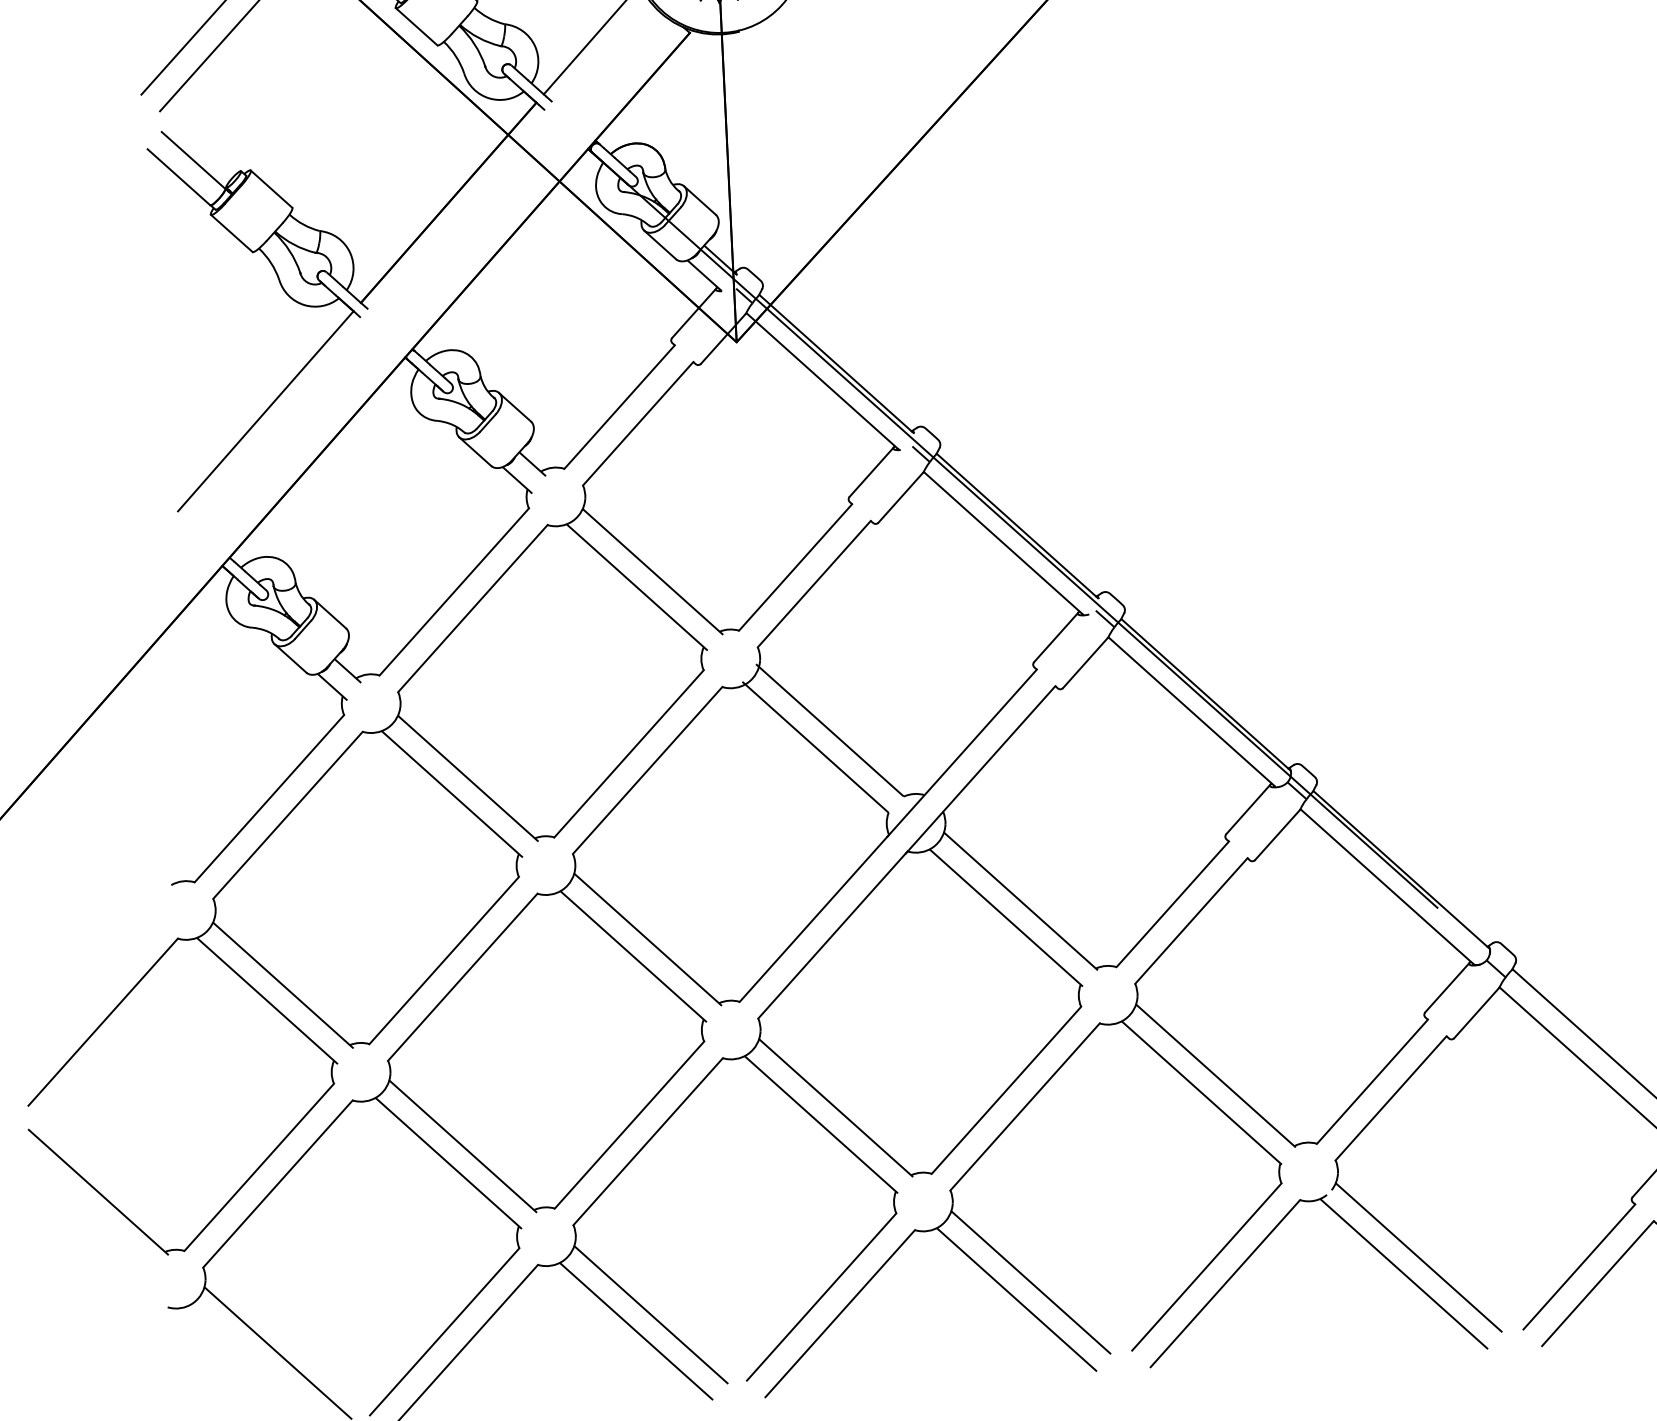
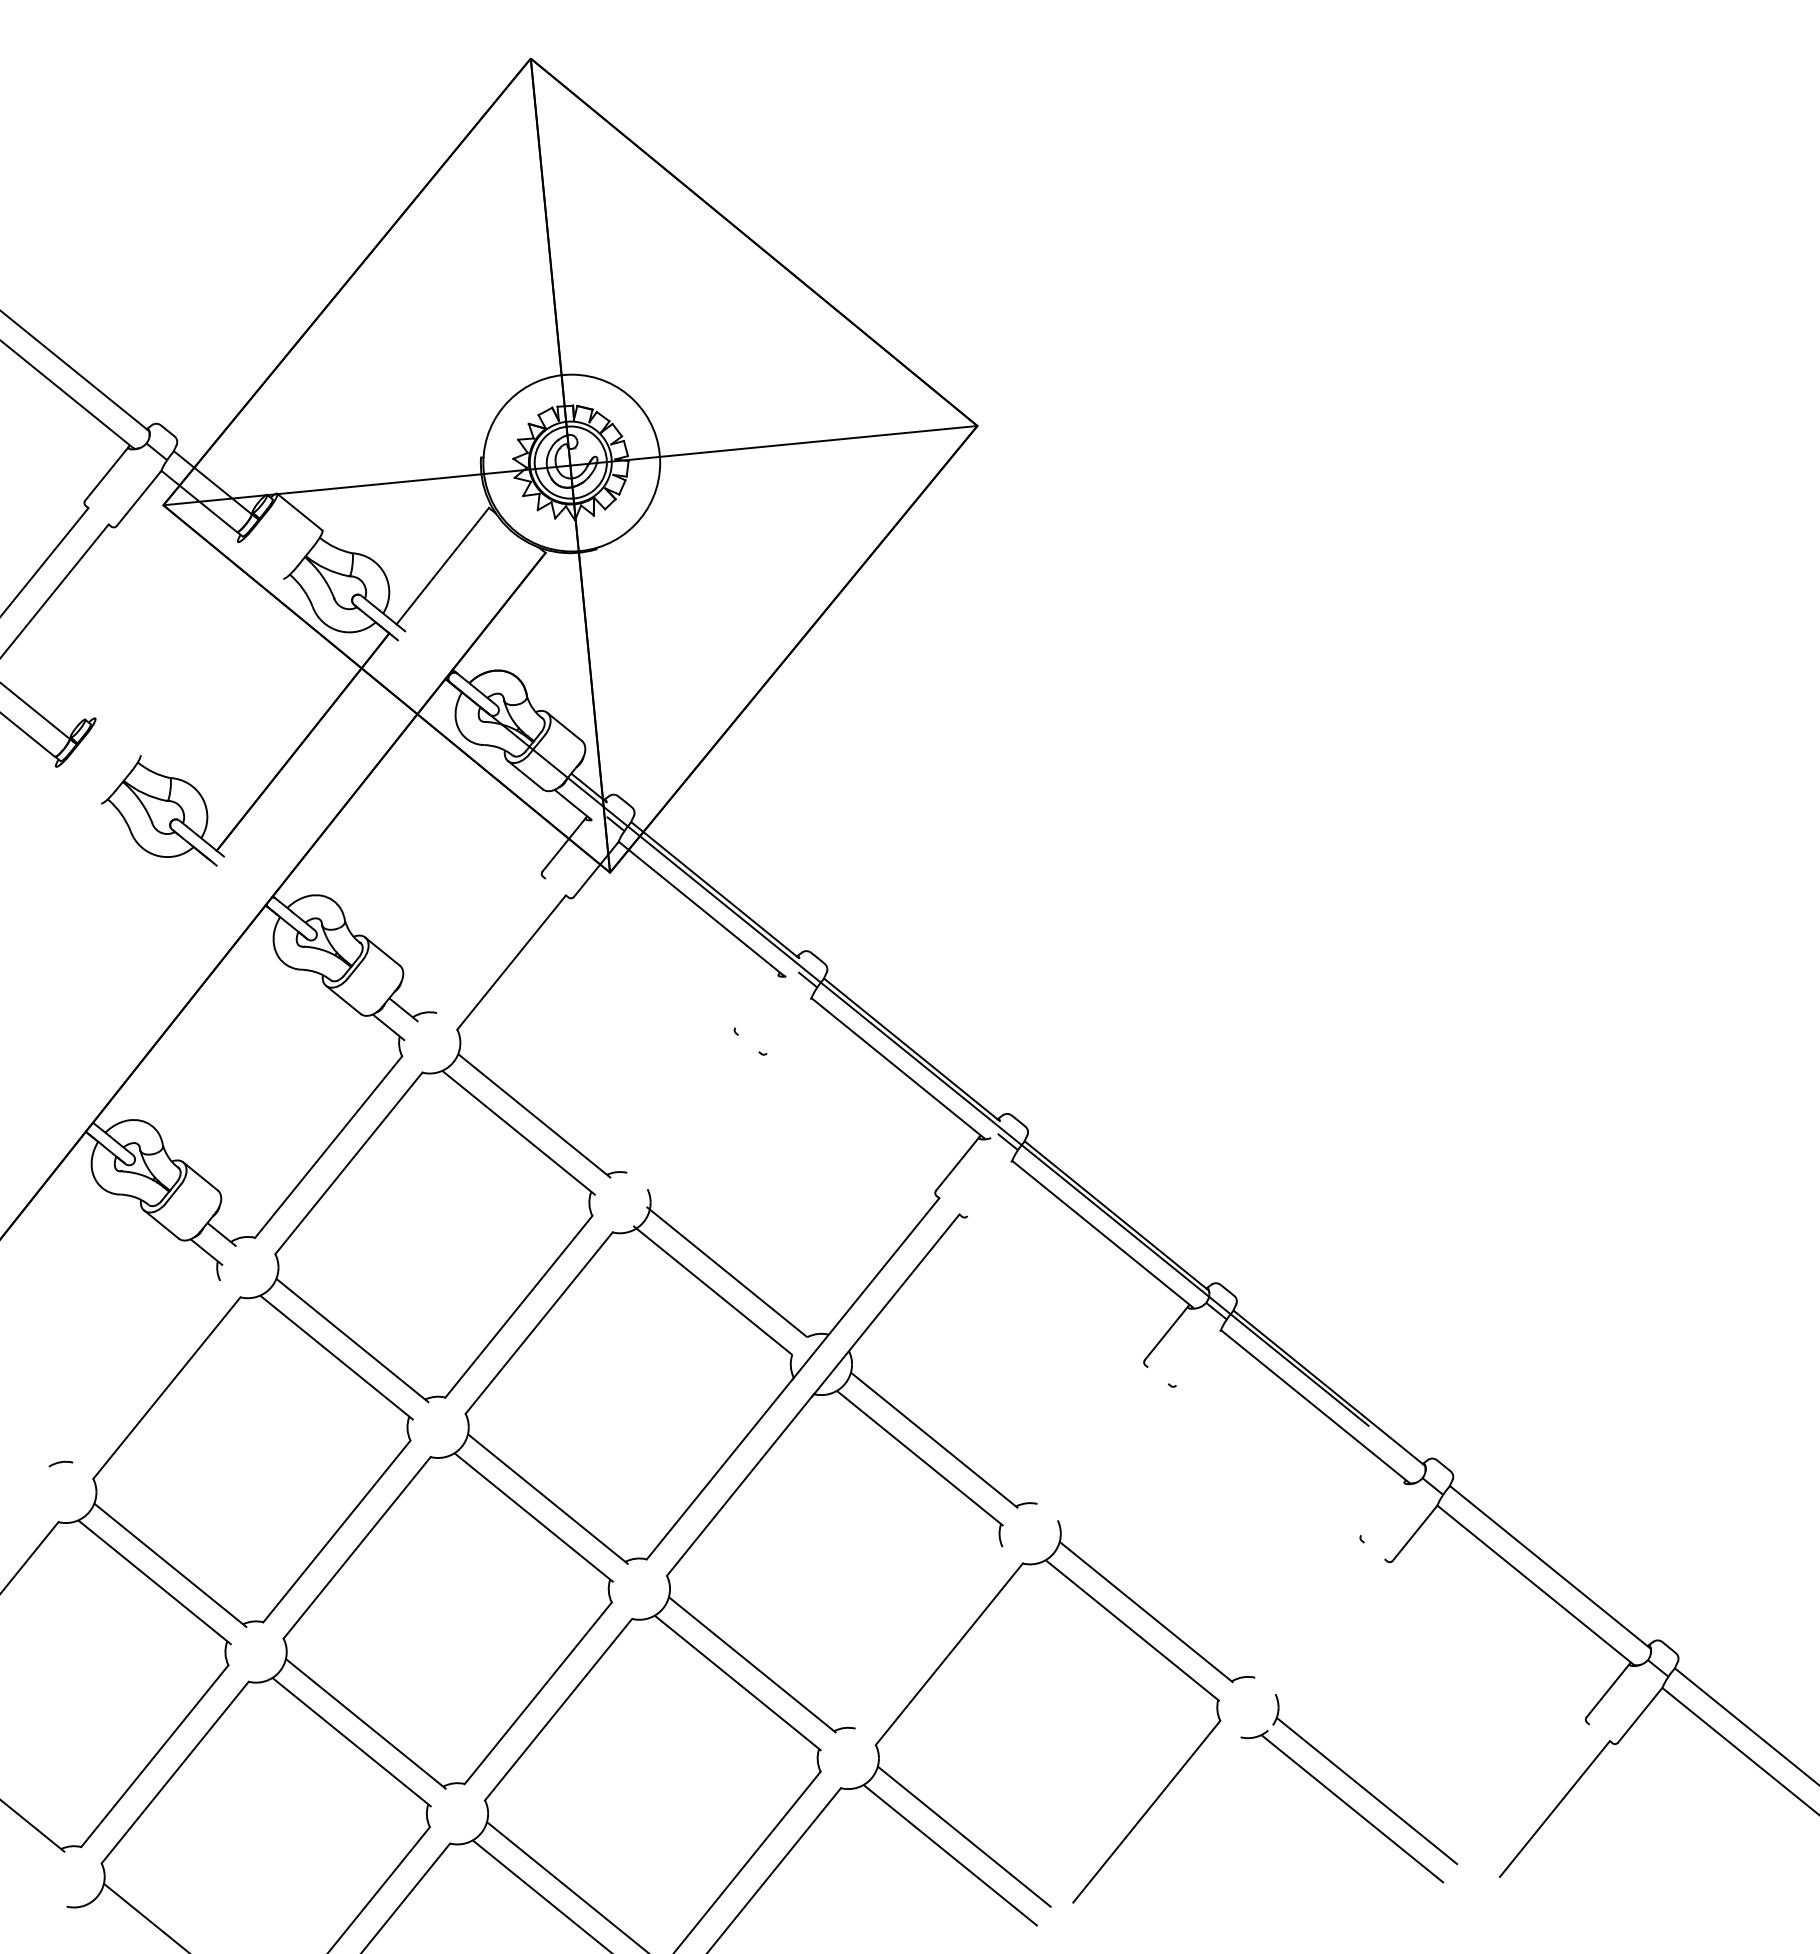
line: (416, 26) -> (260, 560), removed
line: (271, 188) -> (117, 736), removed
line: (231, 232) -> (78, 784), removed
line: (619, 406) -> (491, 945), removed
line: (265, 411) -> (122, 968), removed
line: (871, 471) -> (757, 1000), removed
line: (900, 498) -> (788, 1026), removed
line: (795, 566) -> (682, 1103), removed
line: (813, 584) -> (702, 1120), removed
line: (1085, 663) -> (989, 1189), removed
line: (269, 798) -> (146, 1371), removed
line: (1277, 835) -> (1198, 1358), removed
line: (1172, 904) -> (1092, 1435), removed
line: (1190, 920) -> (1112, 1451), removed
line: (1446, 987) -> (1382, 1508), removed
line: (1372, 1080) -> (1309, 1609), removed
line: (1005, 1089) -> (928, 1637), removed
line: (1390, 1098) -> (1329, 1626), removed
line: (1579, 1266) -> (1534, 1792), removed
line: (1224, 1283) -> (1166, 1827), removed

